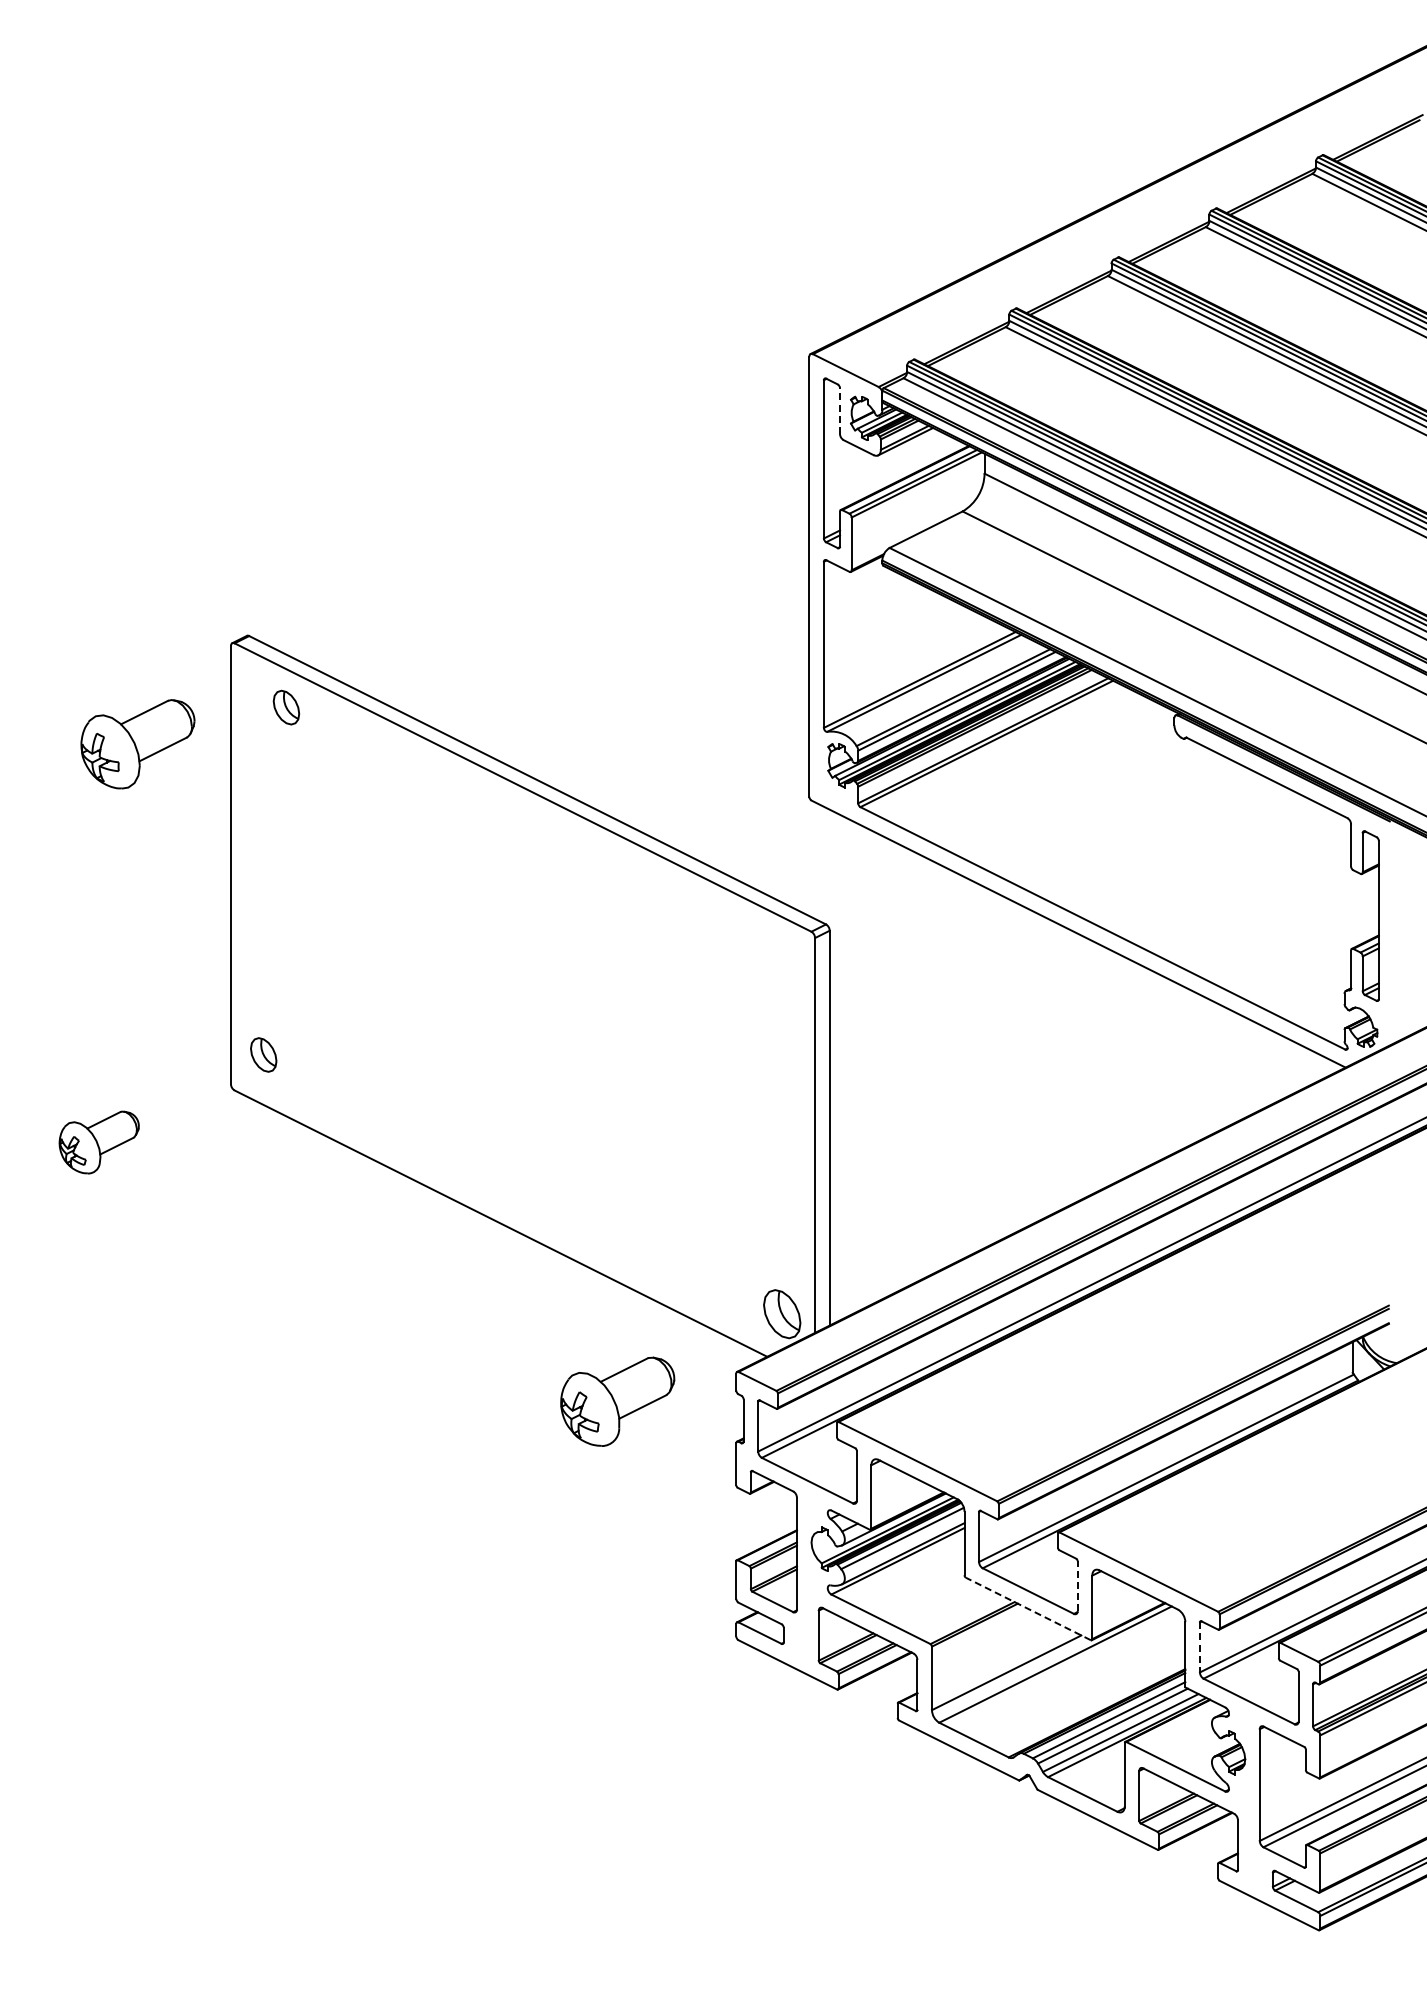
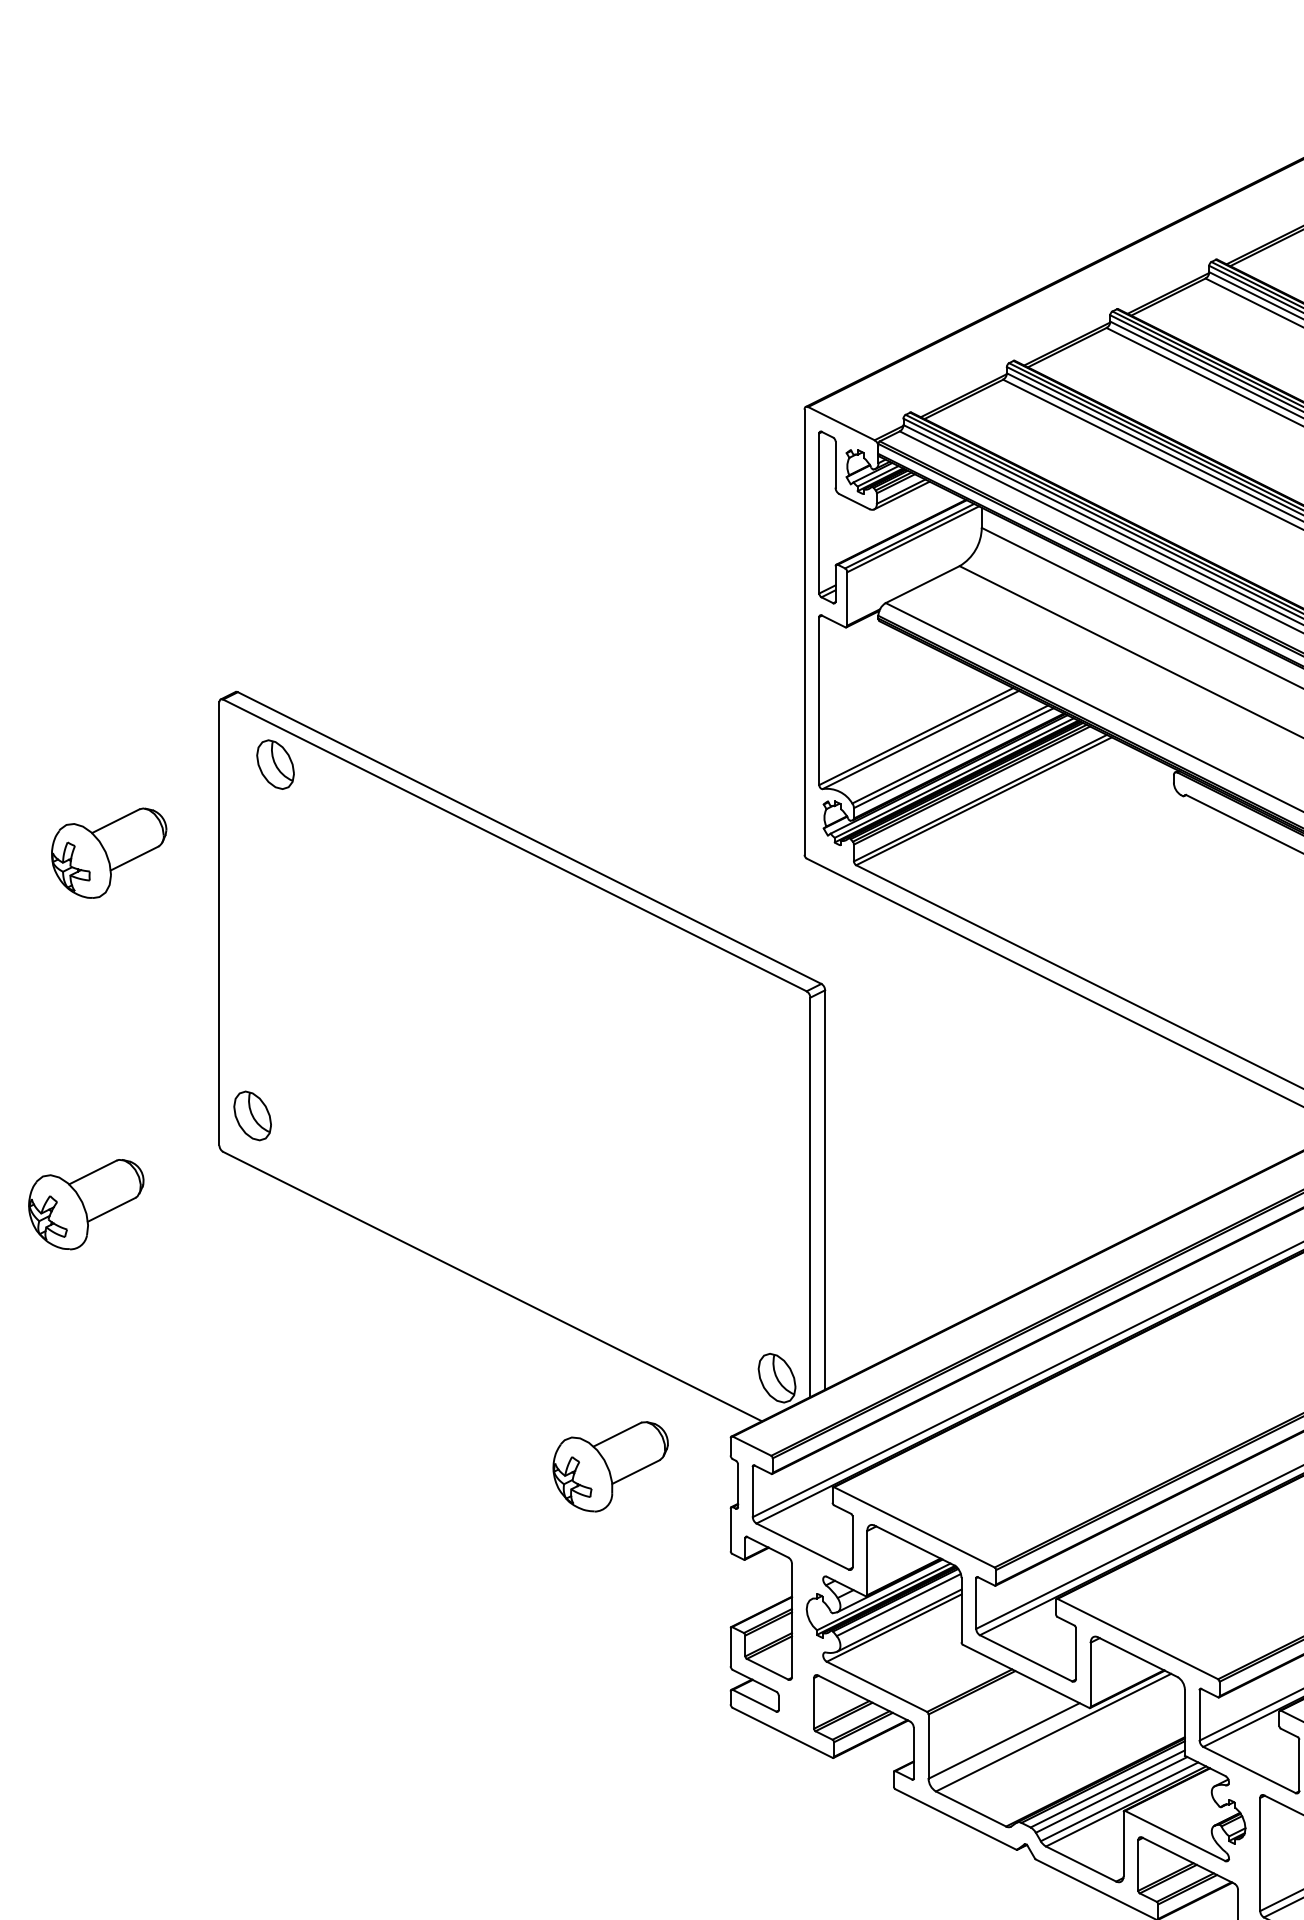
line: (840, 411) -> (836, 465), dashed -> solid
part: (286, 707) -> (275, 764), size x1.43
part: (137, 744) -> (108, 853), moved
part: (263, 1054) -> (252, 1115), size x1.43
part: (98, 1142) -> (85, 1204), size x1.43
line: (1077, 1585) -> (1075, 1652), dashed -> solid
line: (1028, 1608) -> (1026, 1675), dashed -> solid
line: (1199, 1647) -> (1199, 1715), dashed -> solid

